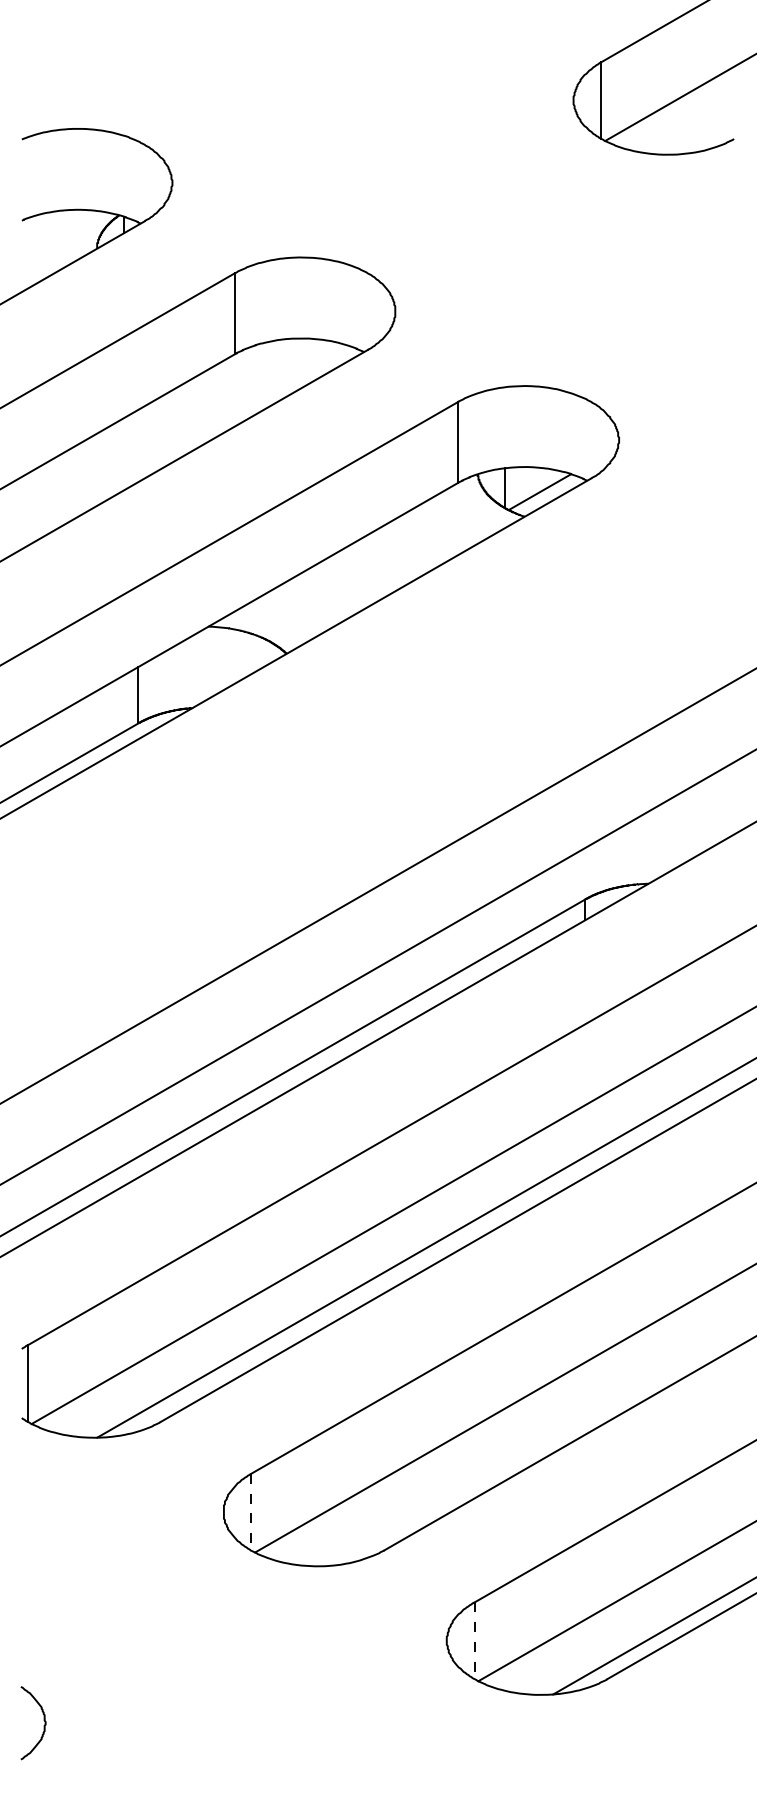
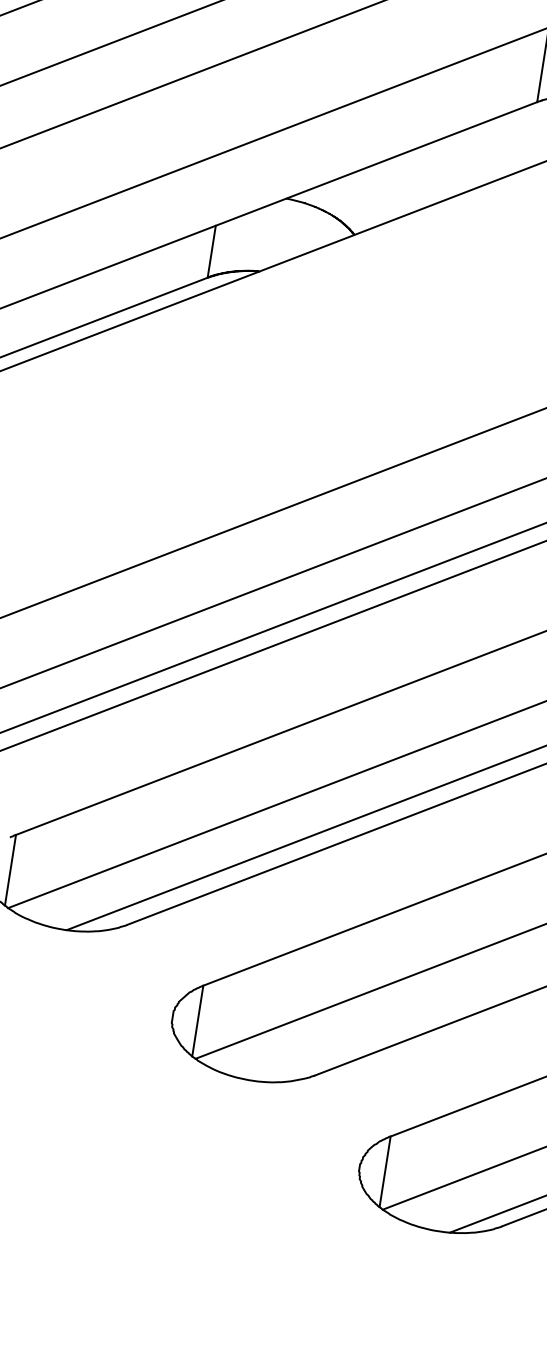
line: (251, 1512) -> (198, 1021), dashed -> solid
line: (474, 1641) -> (384, 1172), dashed -> solid

